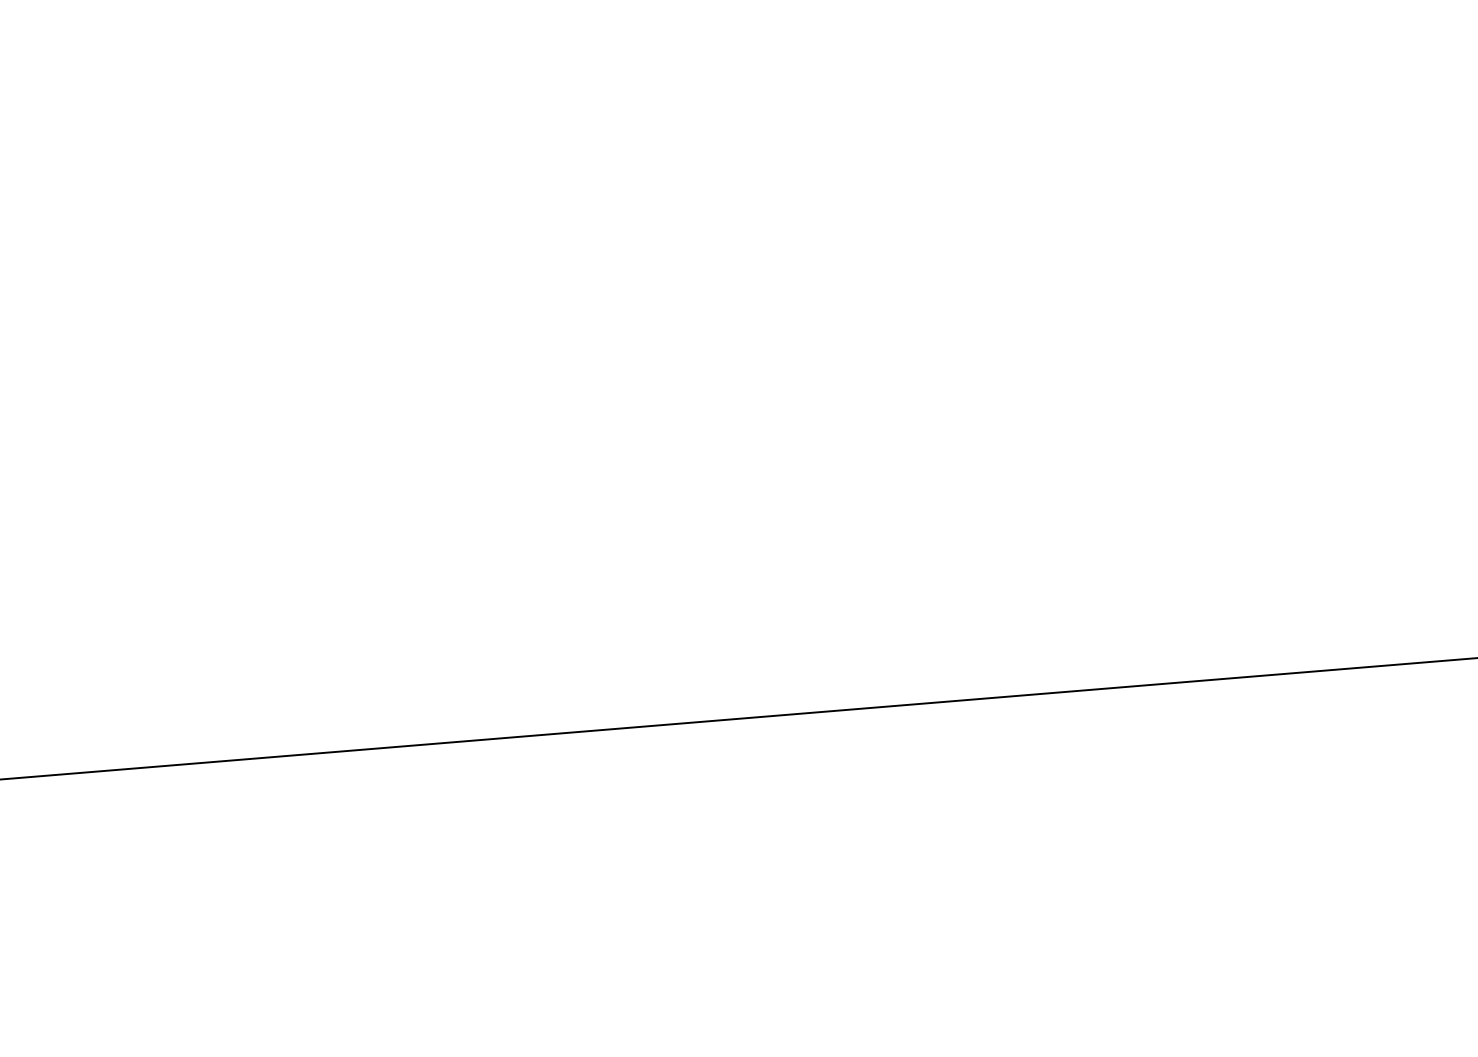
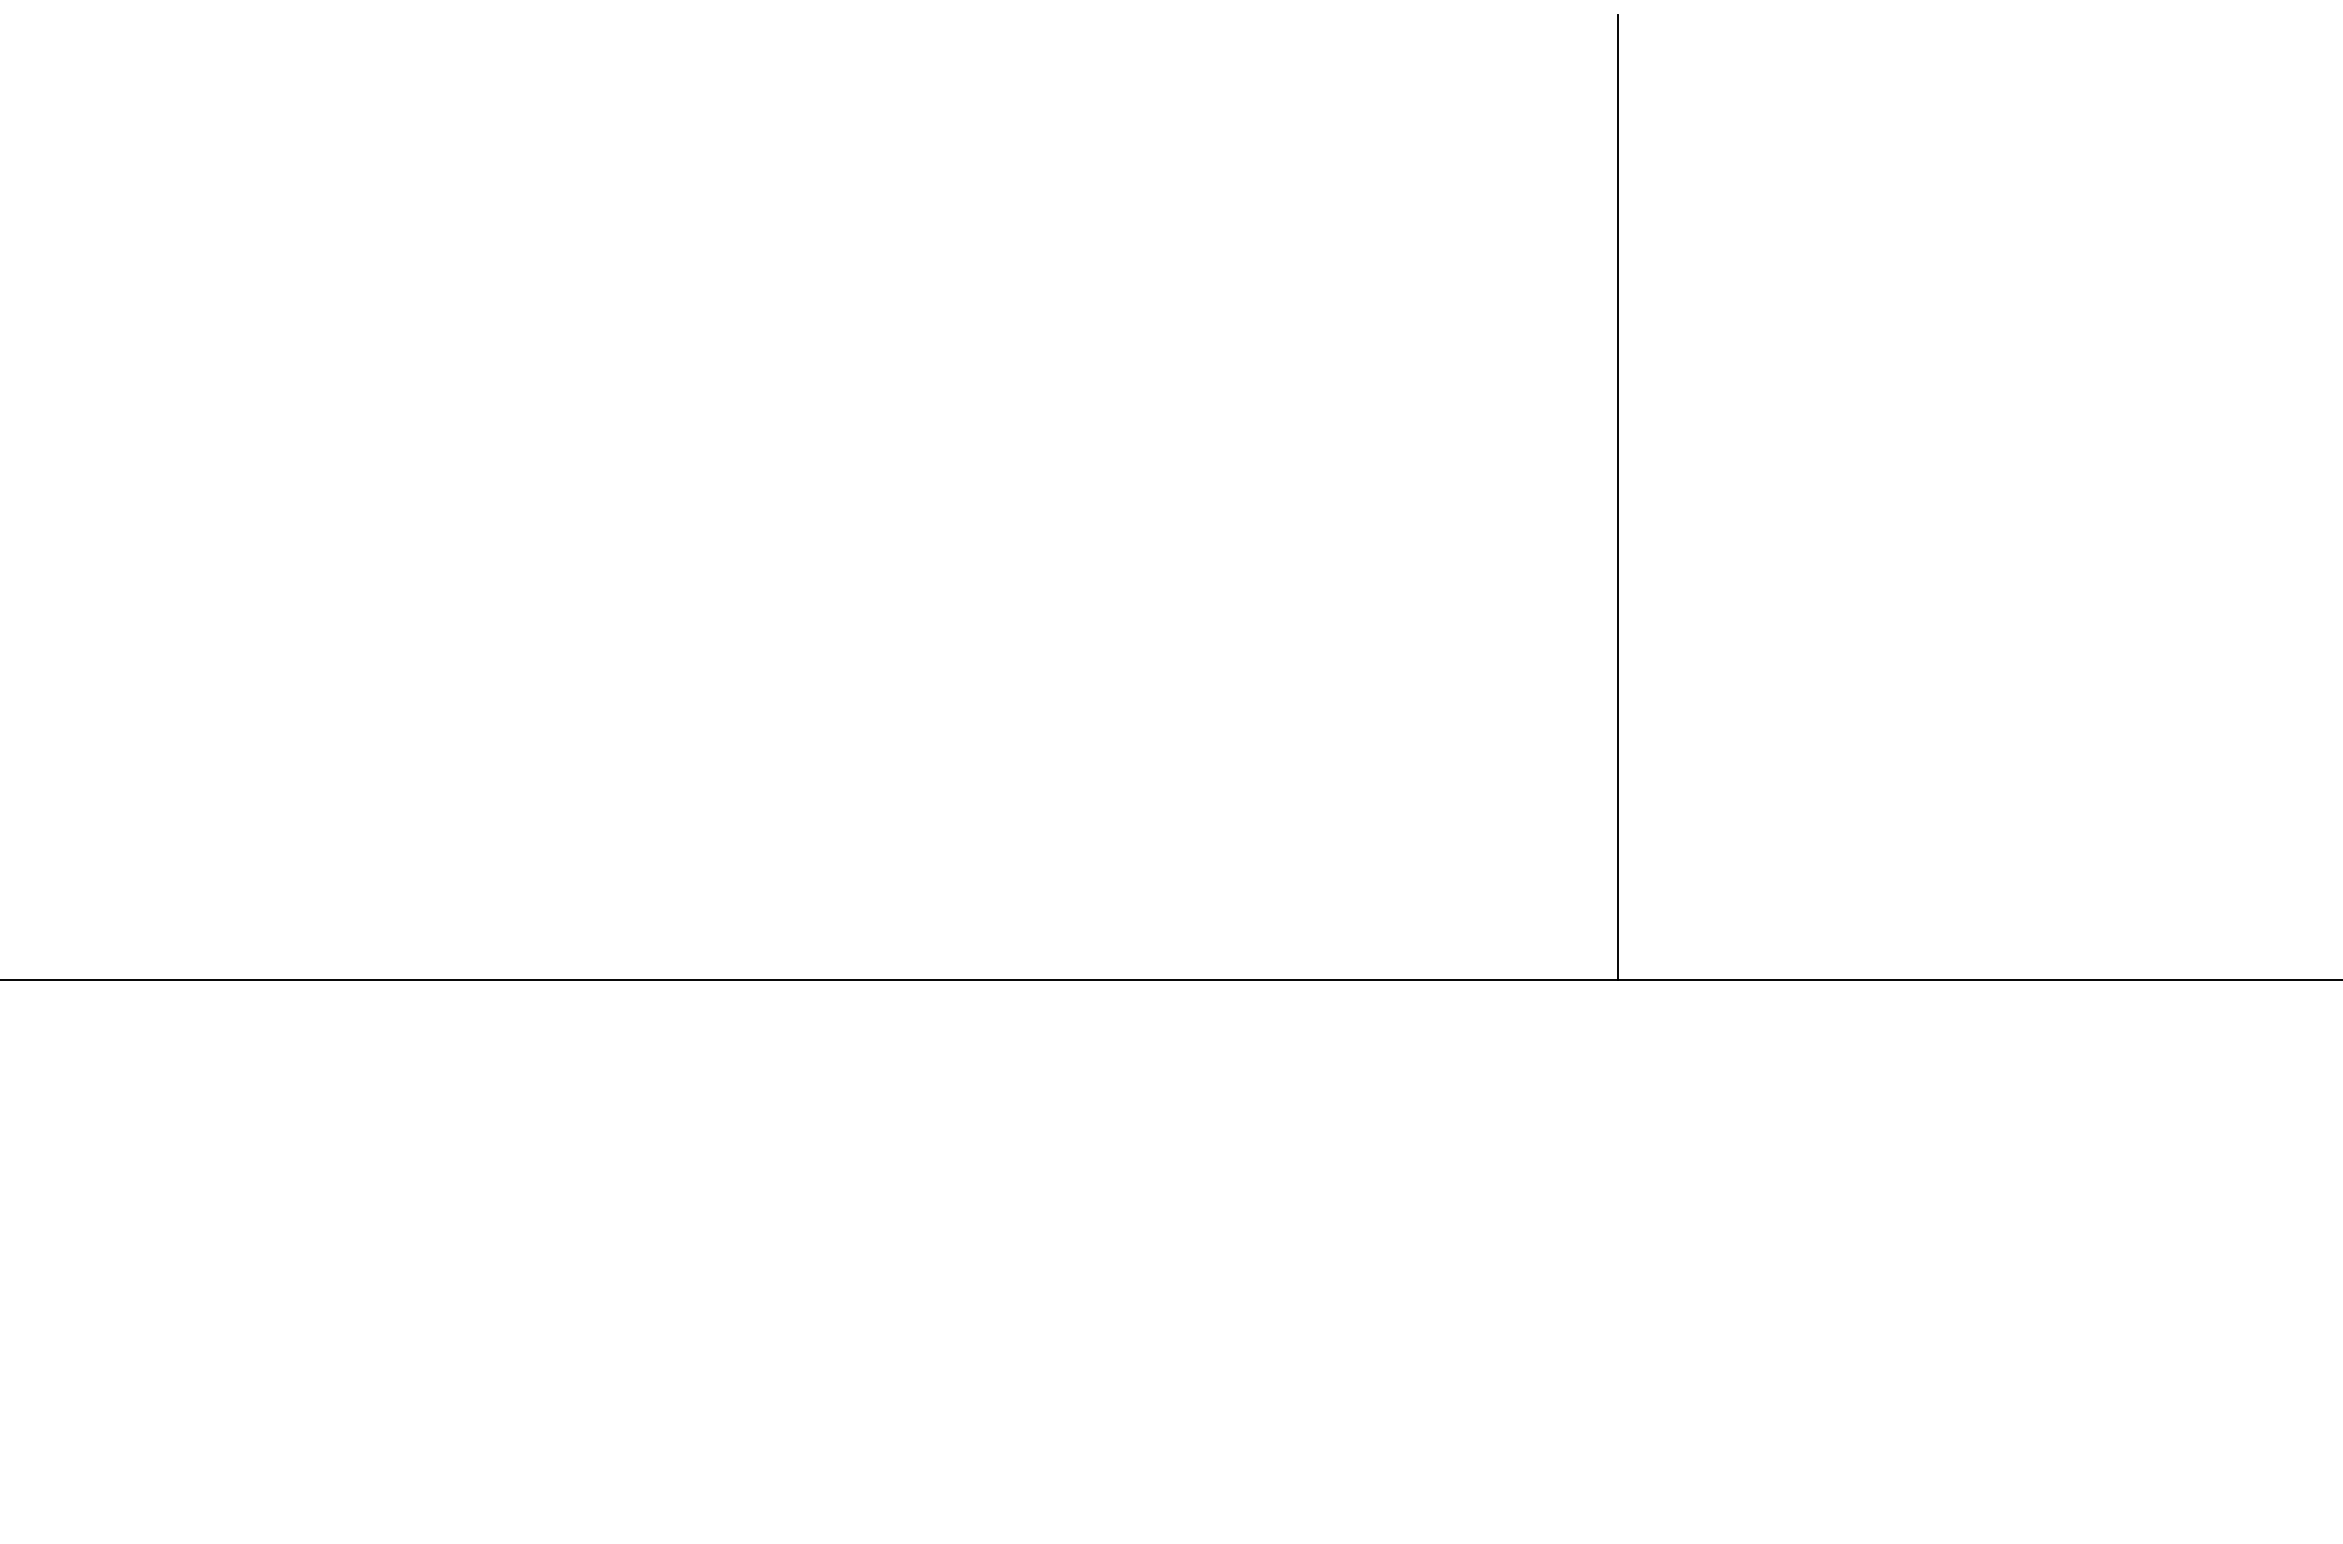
line: (992, 350) -> (1618, 497), added

